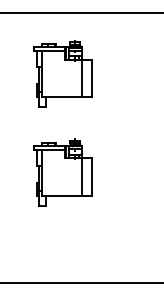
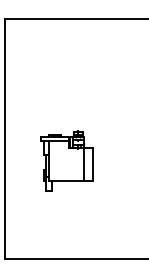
part: (62, 73) -> (66, 72), removed

